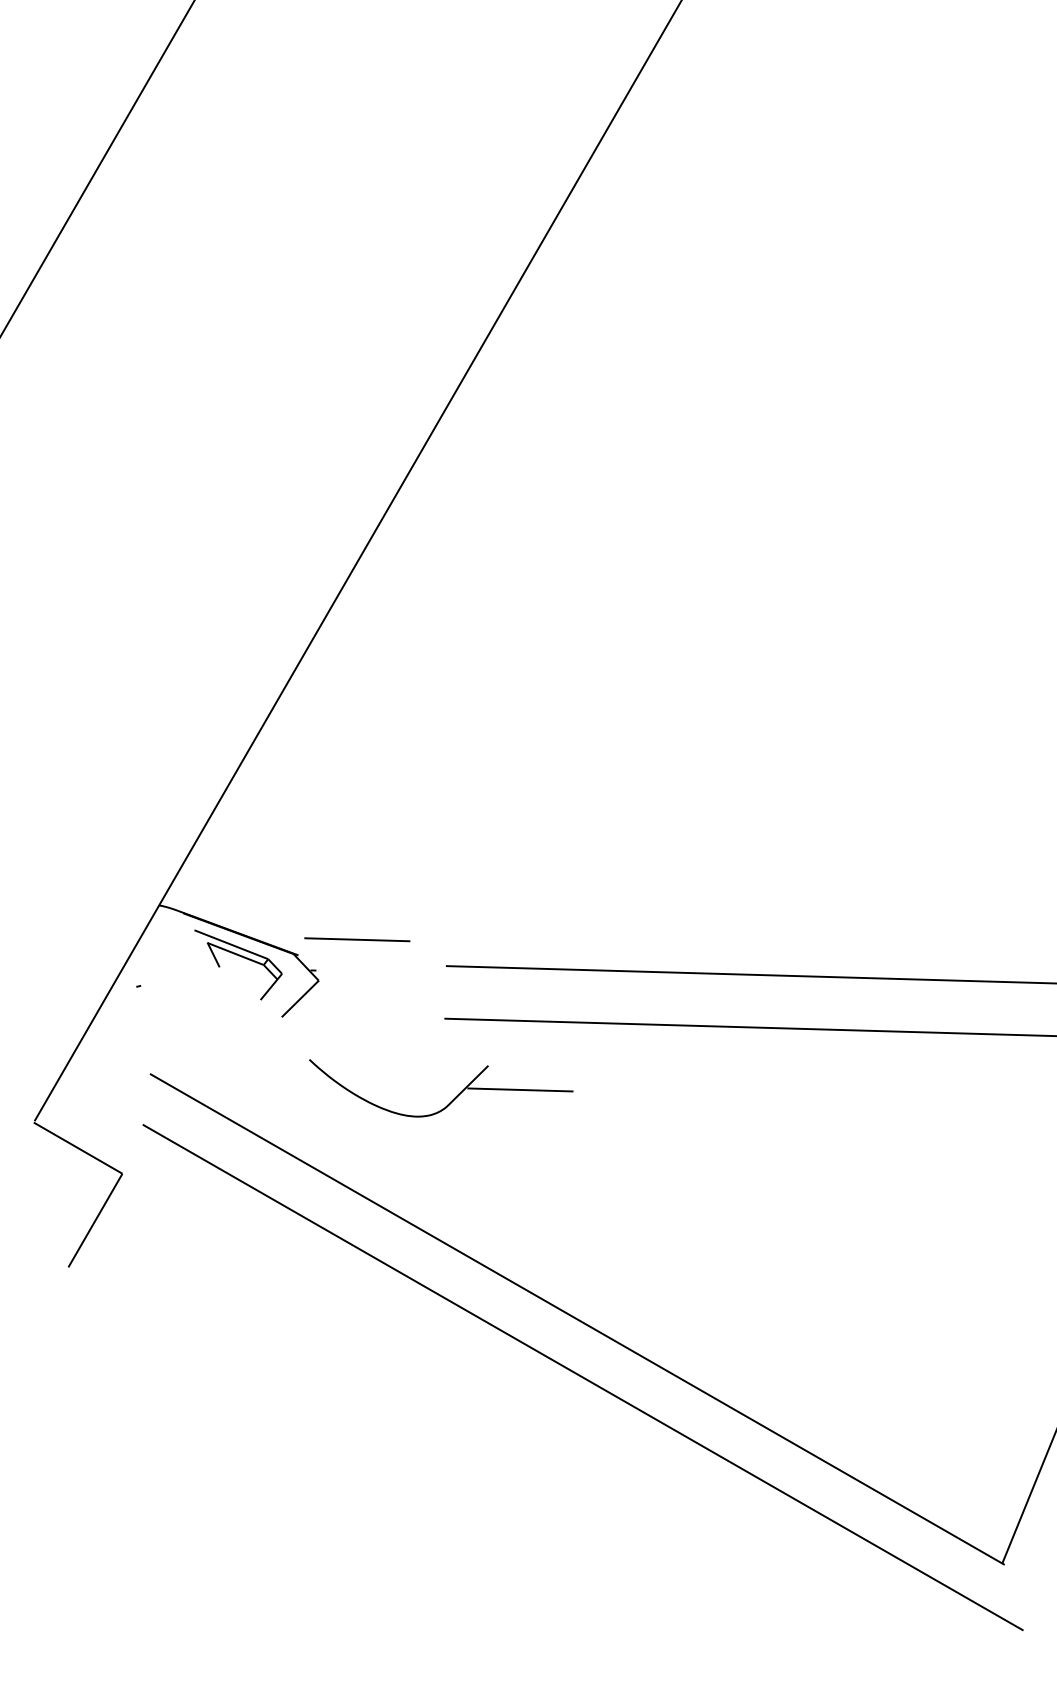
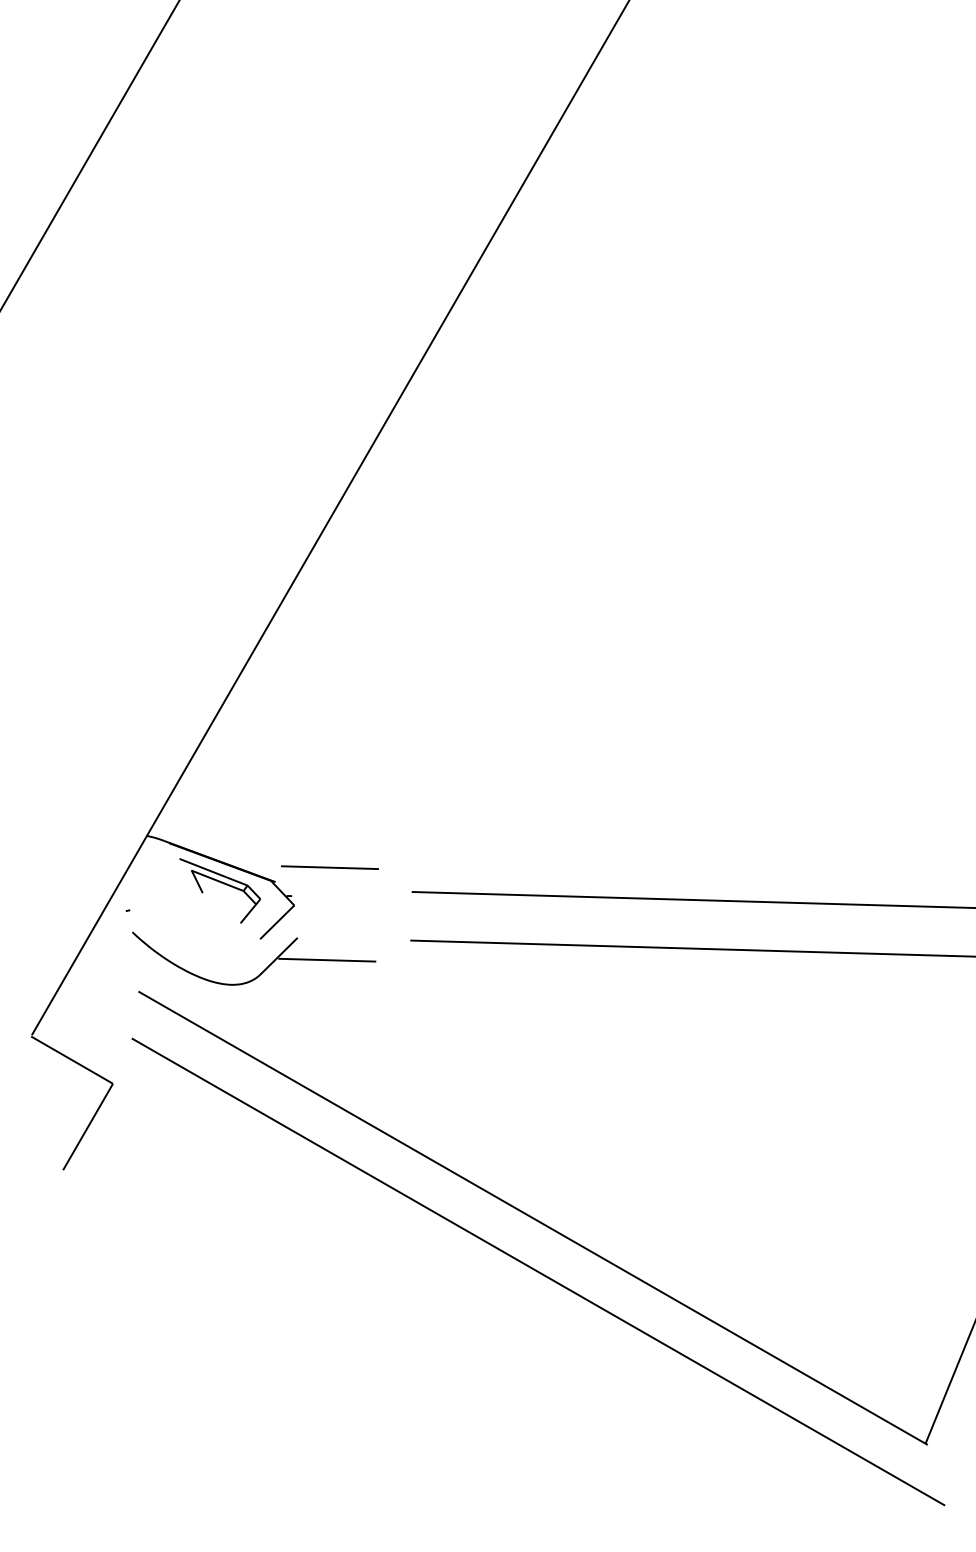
part: (452, 1099) -> (264, 969), moved

